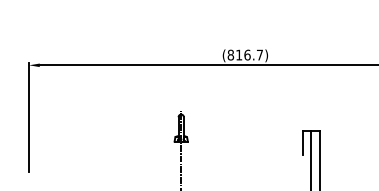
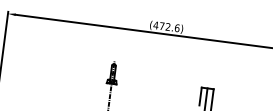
text: (245, 54) -> (166, 26), (816.7) -> (472.6)

